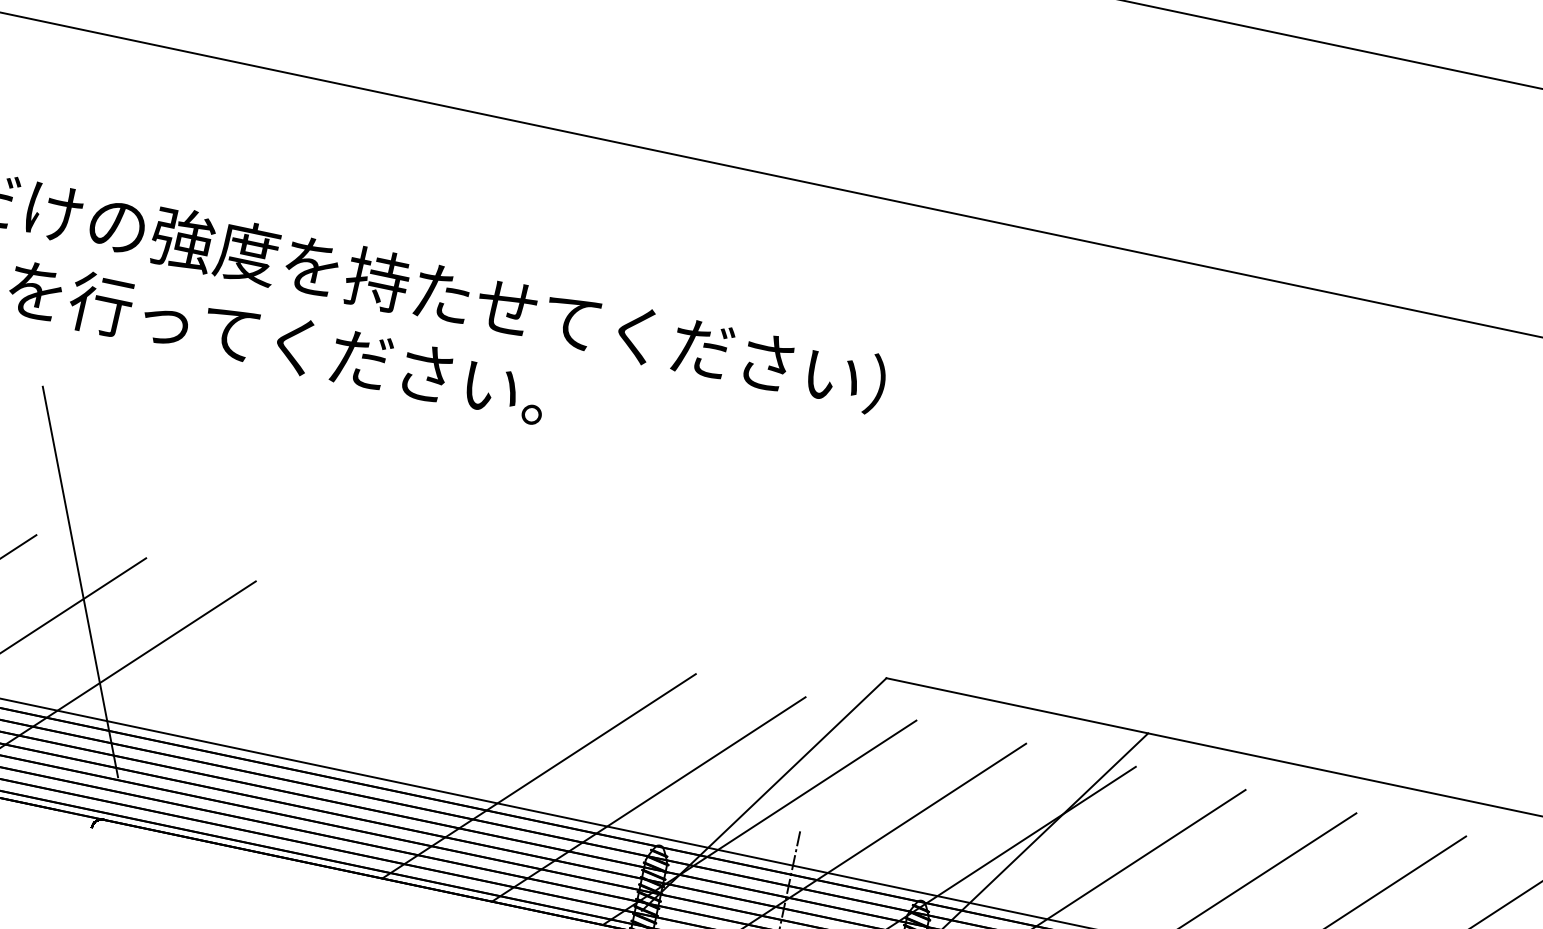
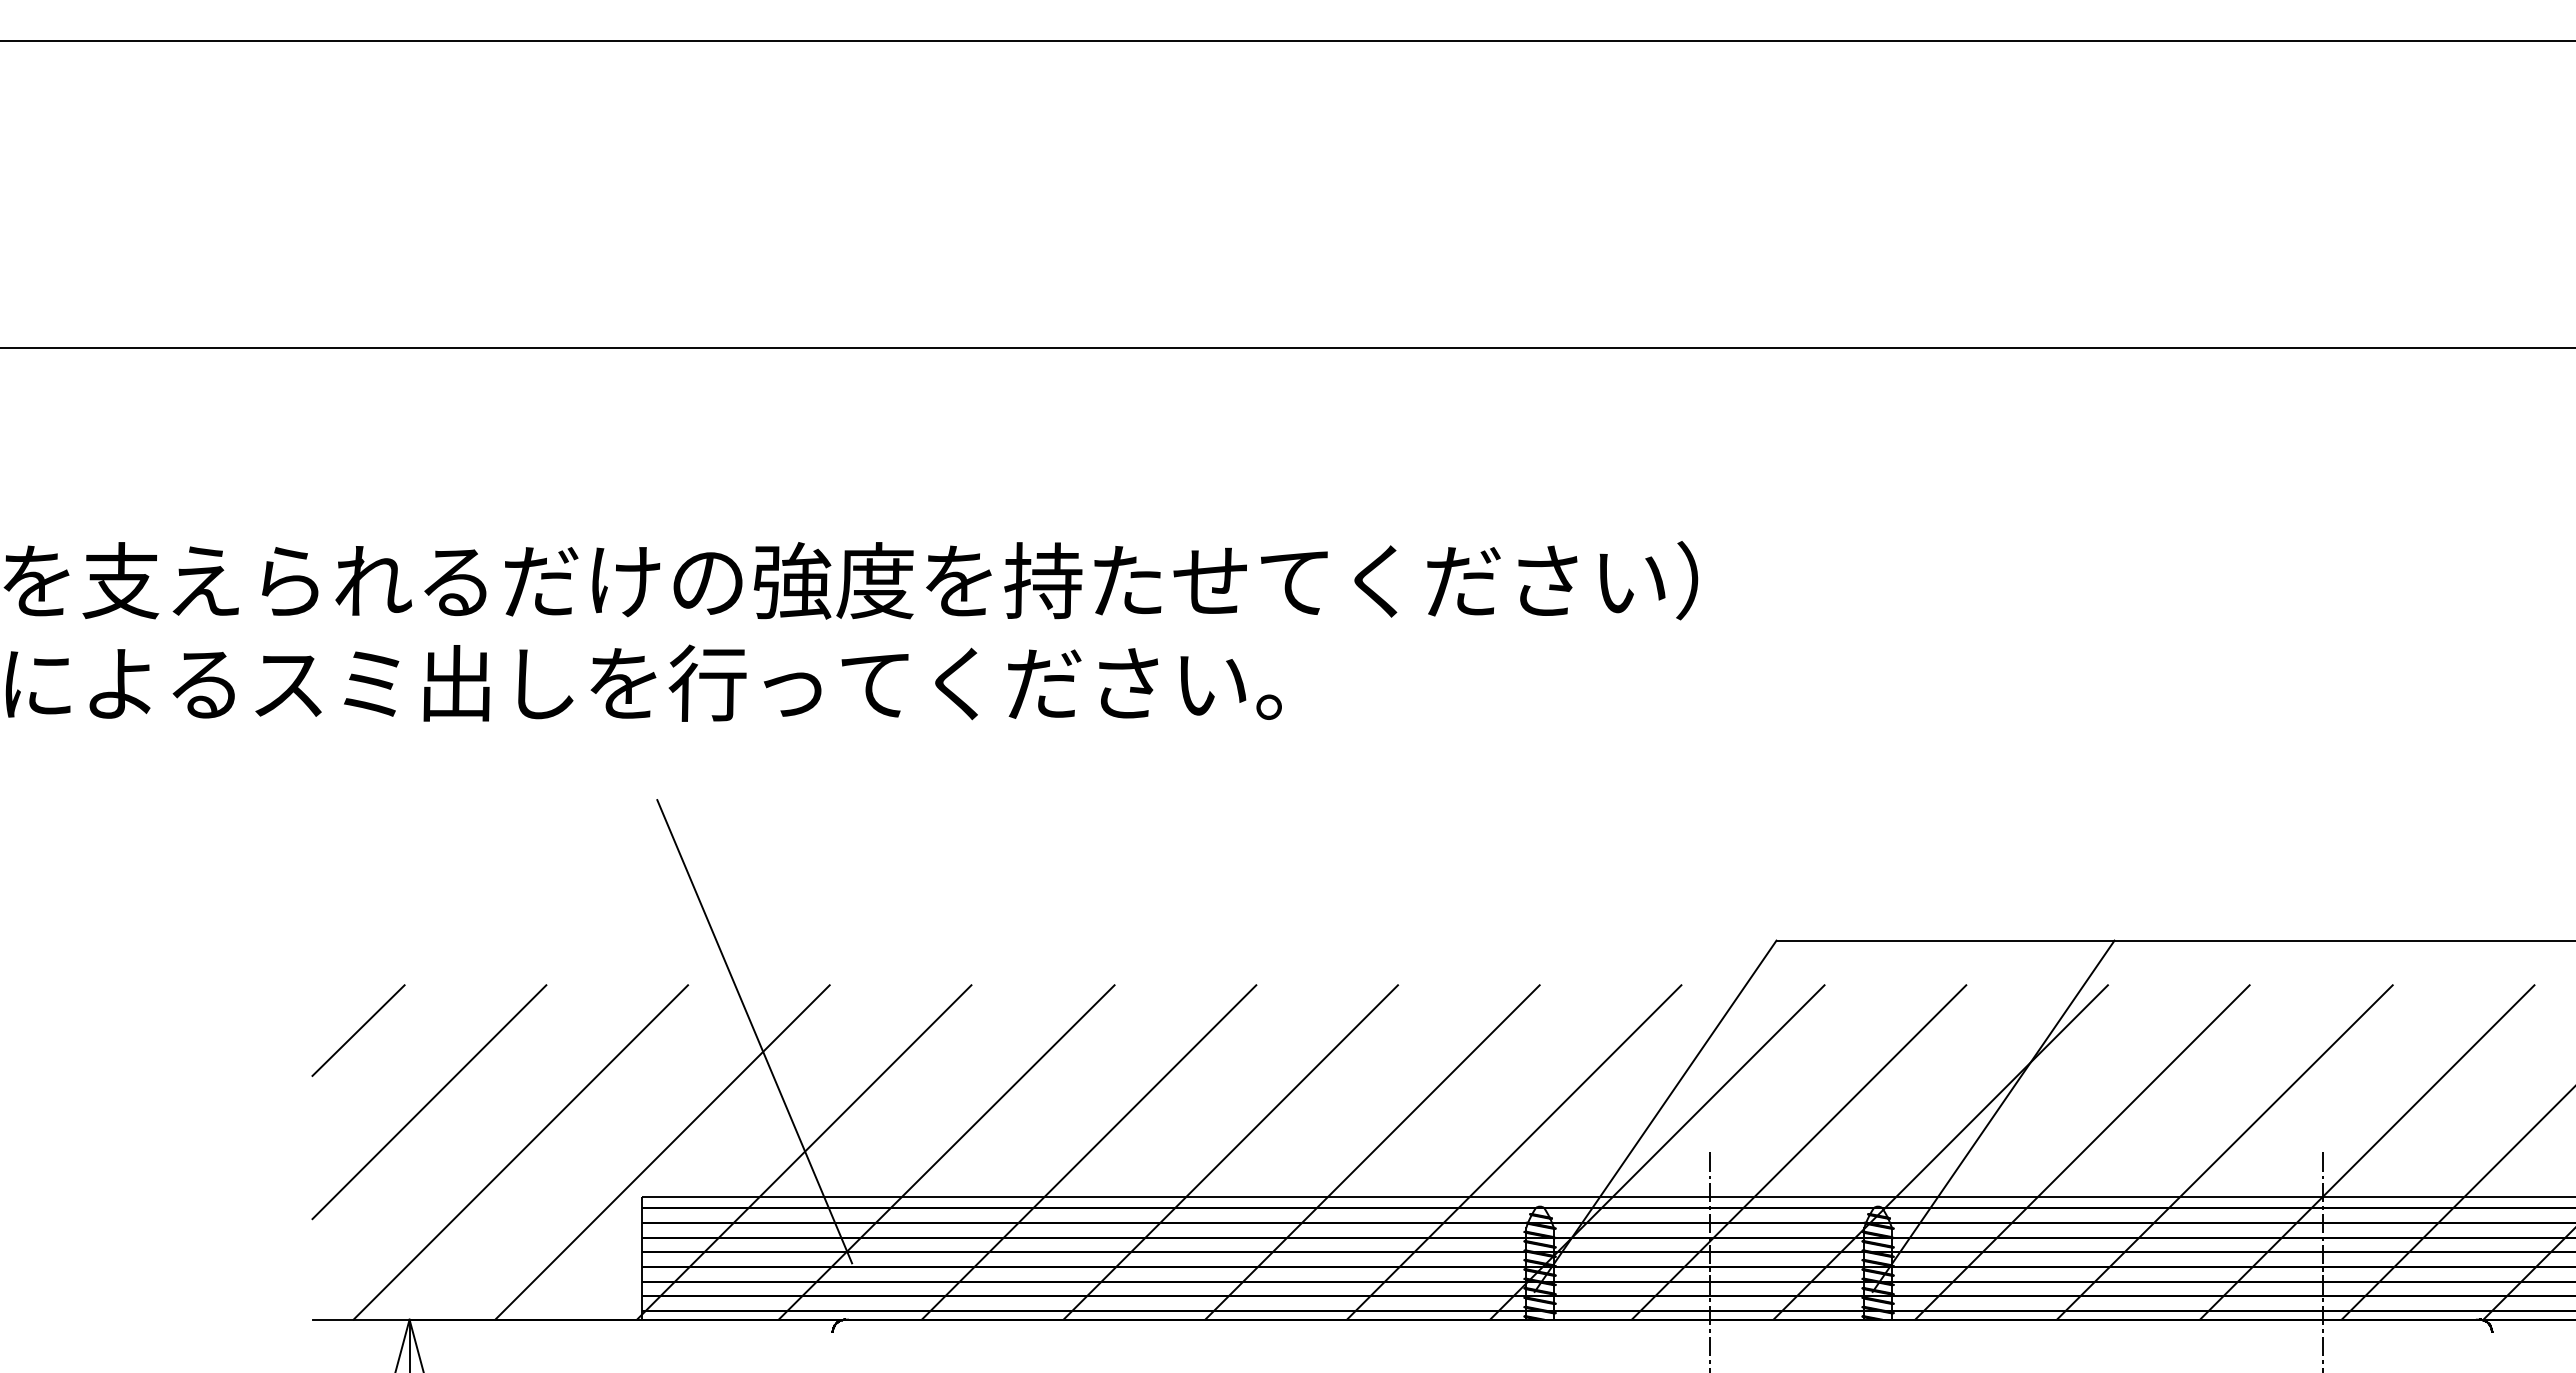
line: (209, 706) -> (946, 1152), added
line: (319, 730) -> (1088, 1152), added
line: (429, 753) -> (1230, 1152), added

